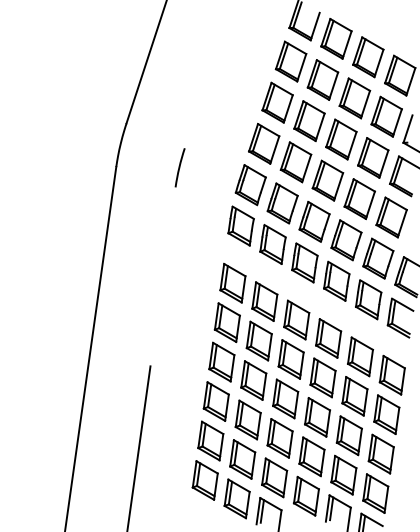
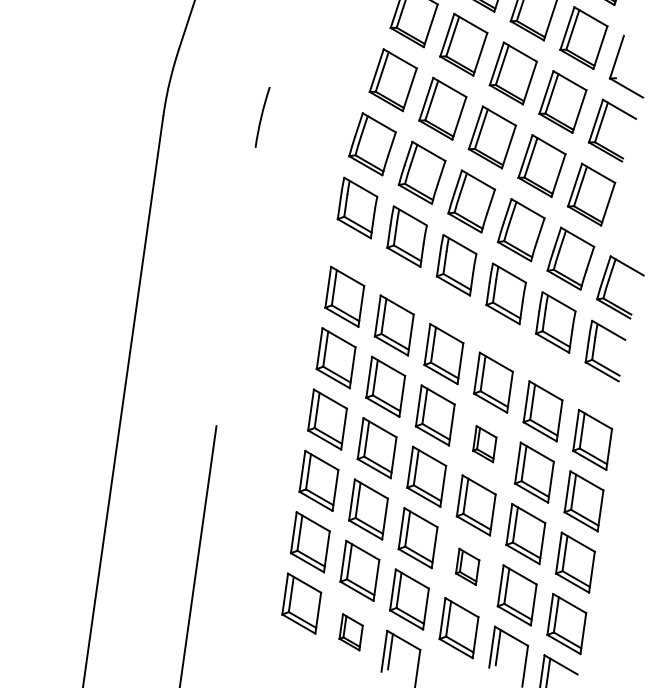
part: (322, 377) -> (483, 443), size x0.6
part: (311, 456) -> (466, 566), size x0.6
part: (236, 498) -> (350, 631), size x0.6

